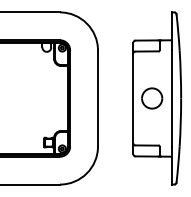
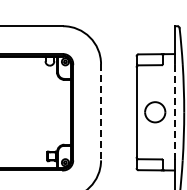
line: (97, 98) -> (100, 112), solid -> dashed
line: (171, 98) -> (174, 112), solid -> dashed

